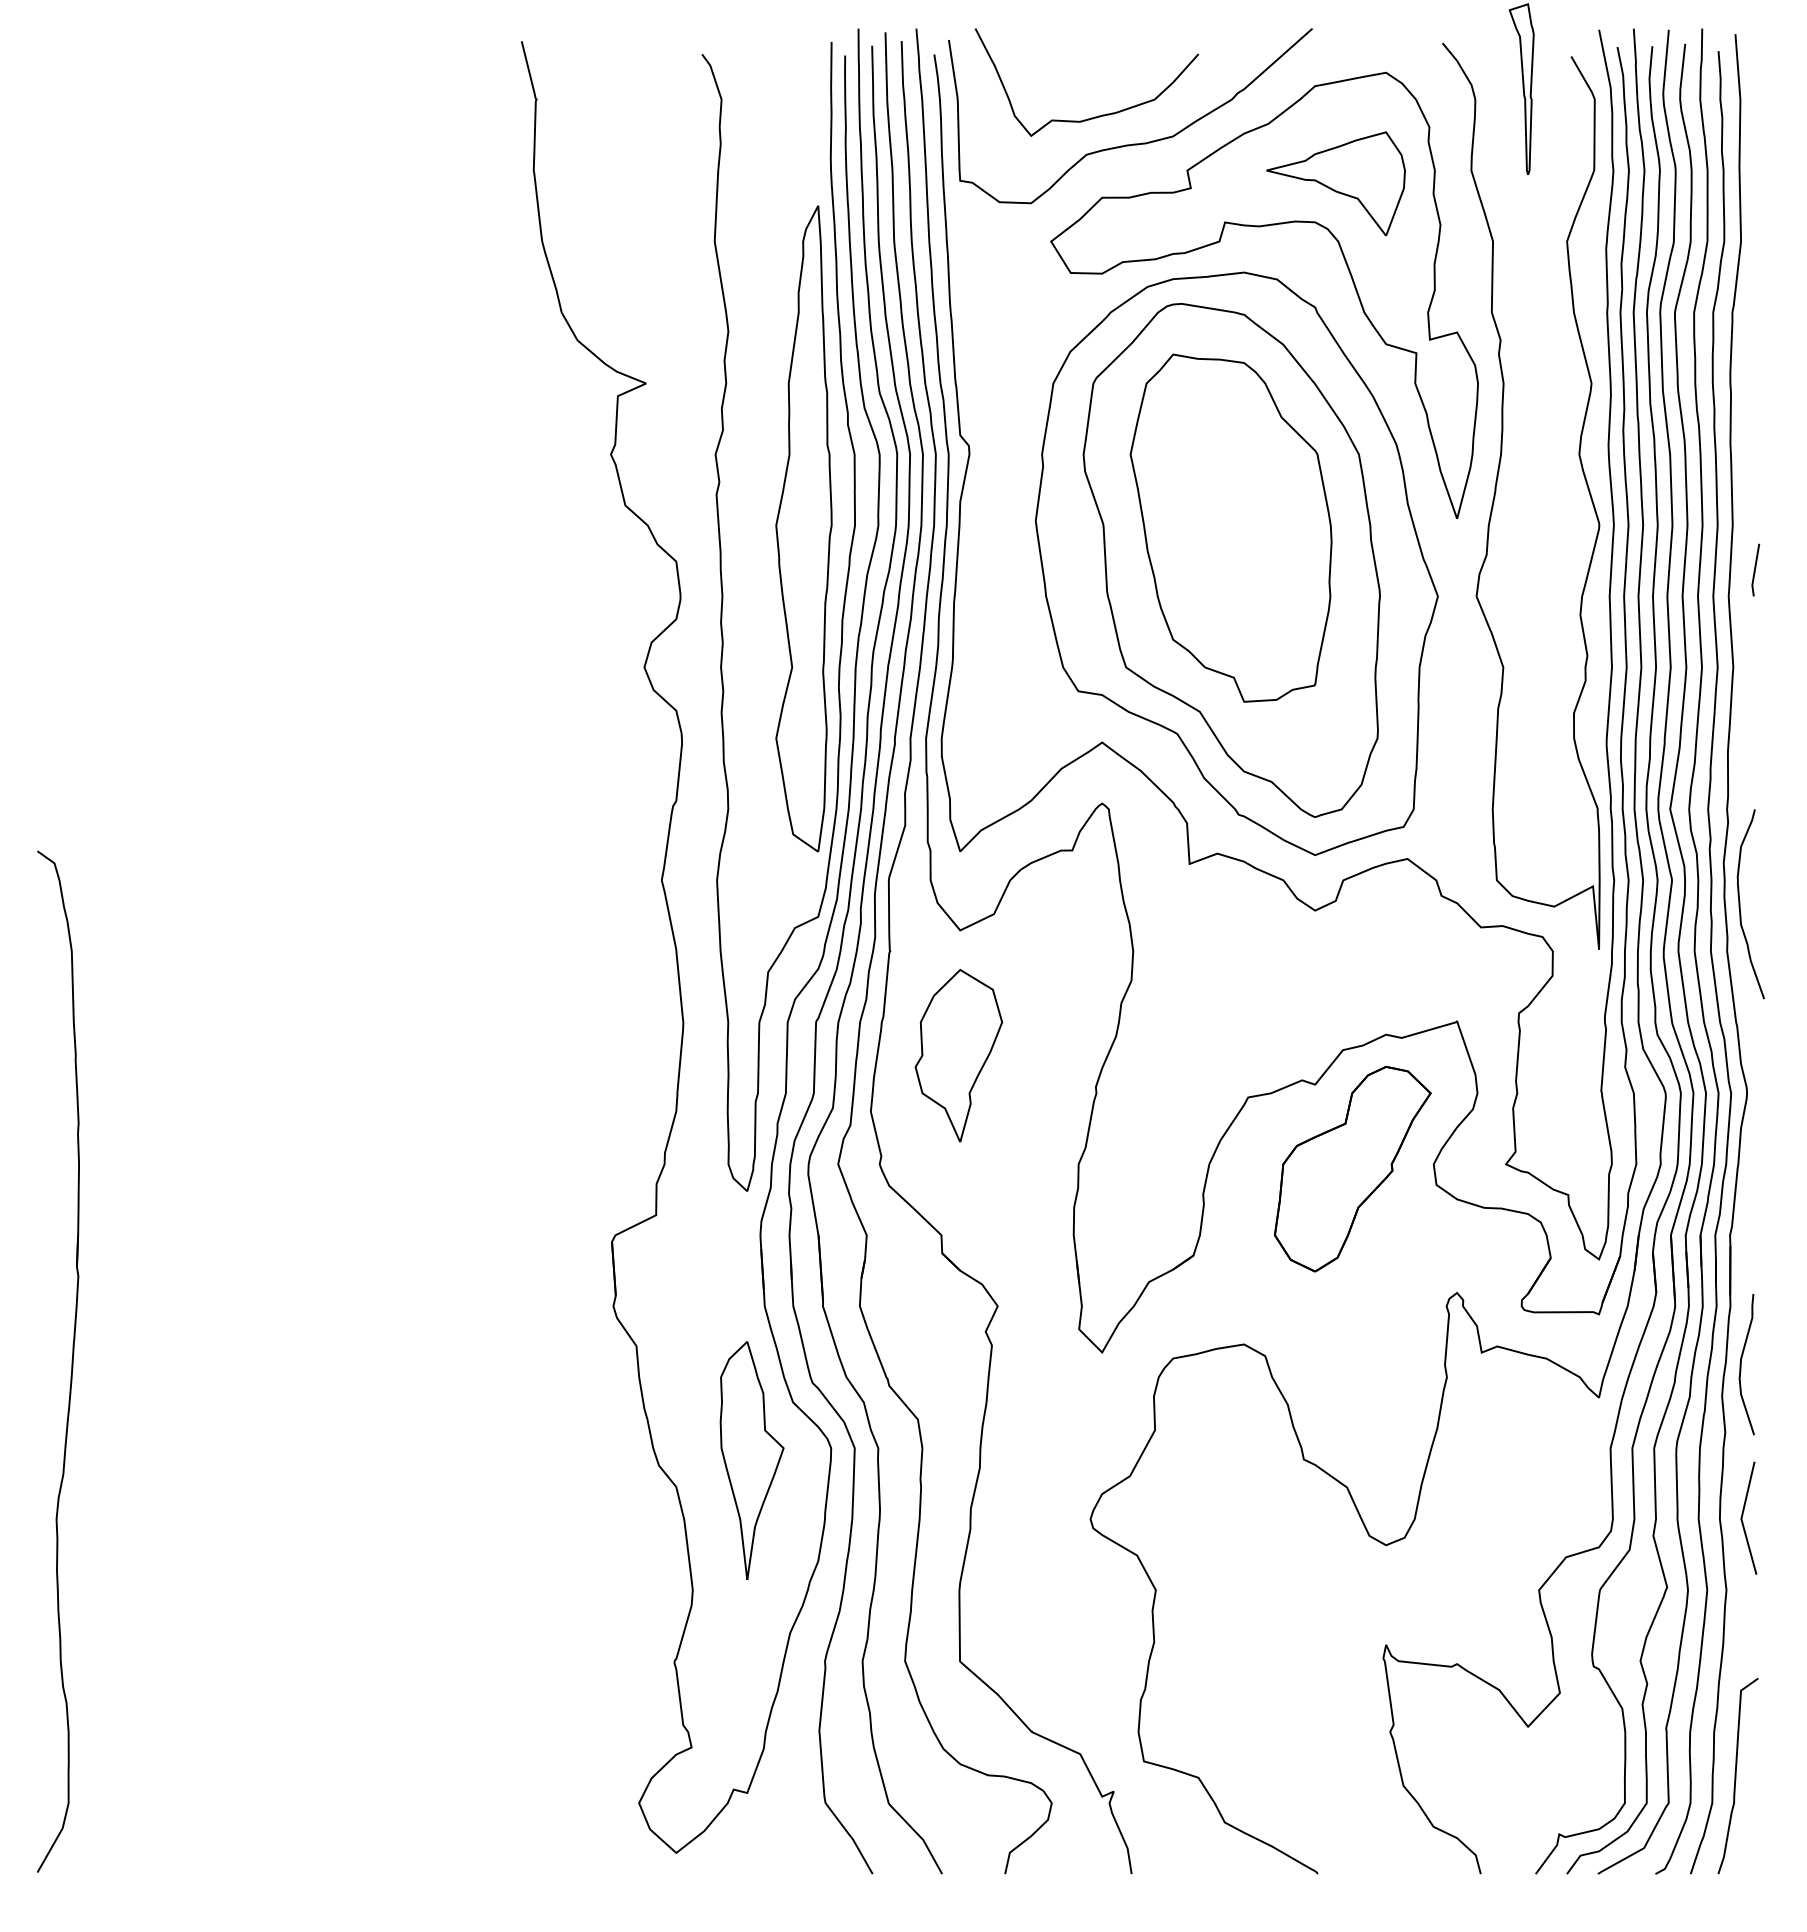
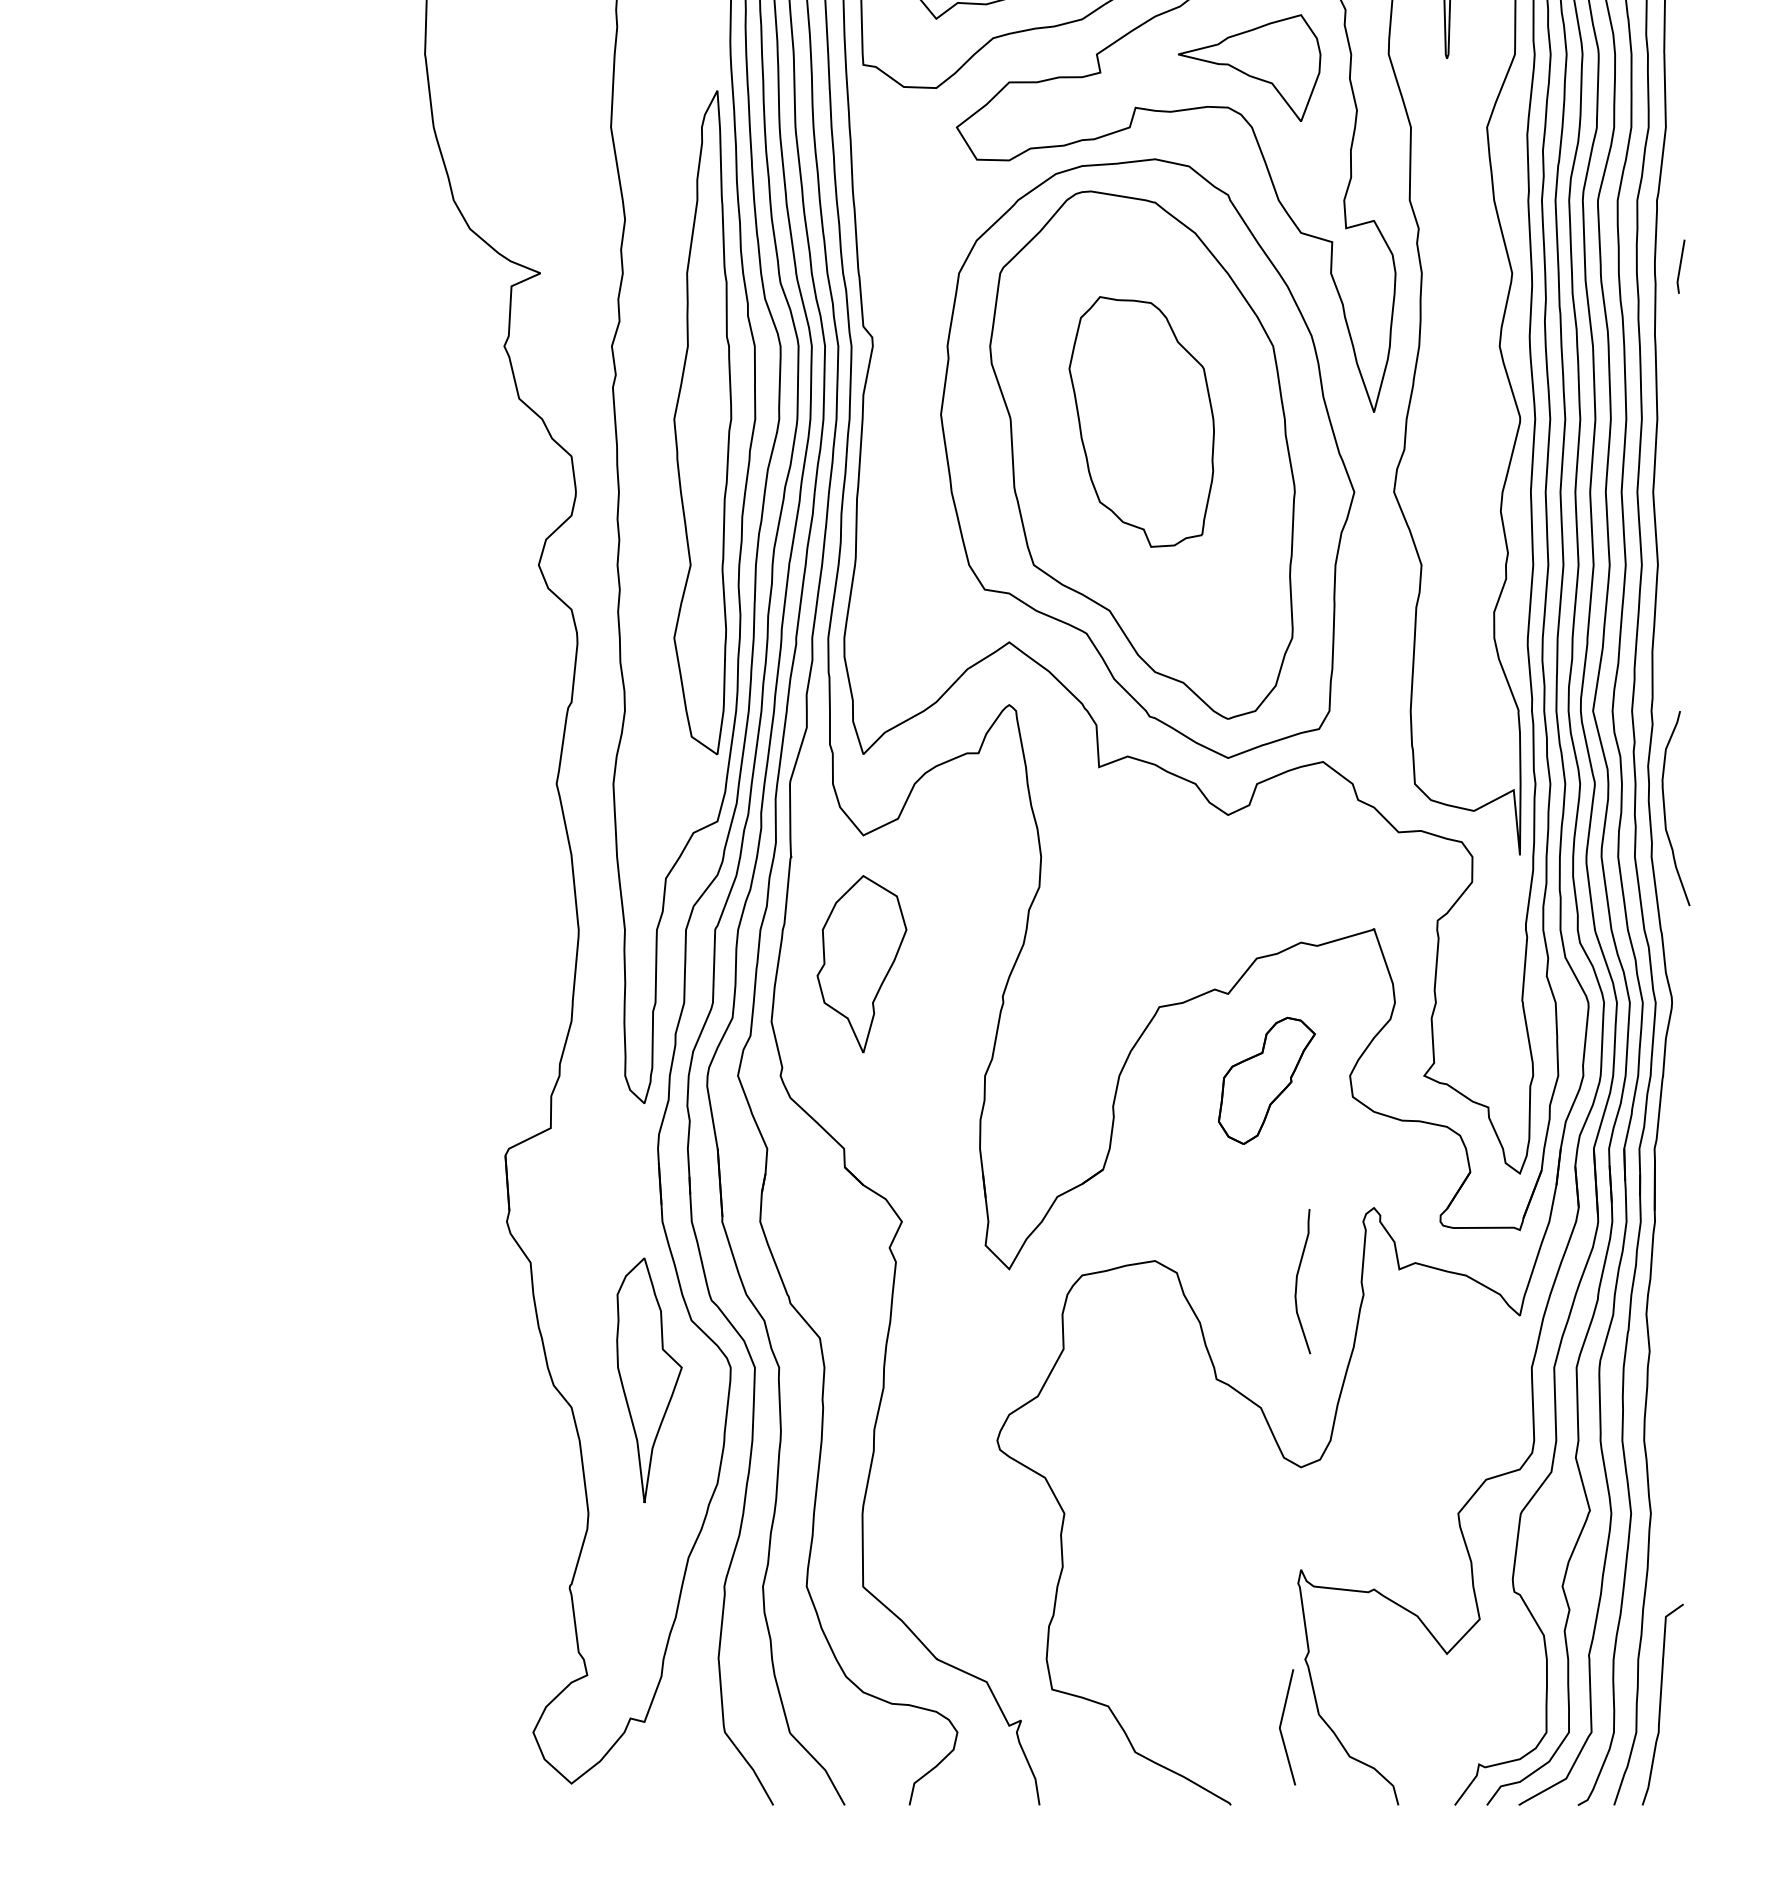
part: (1230, 527) -> (1141, 421), size x0.7
line: (1755, 569) -> (1680, 266), moved
part: (1352, 1169) -> (1266, 1081), size x0.6
curve: (1741, 1364) -> (1297, 1281), moved
line: (1743, 1515) -> (1281, 1724), moved

